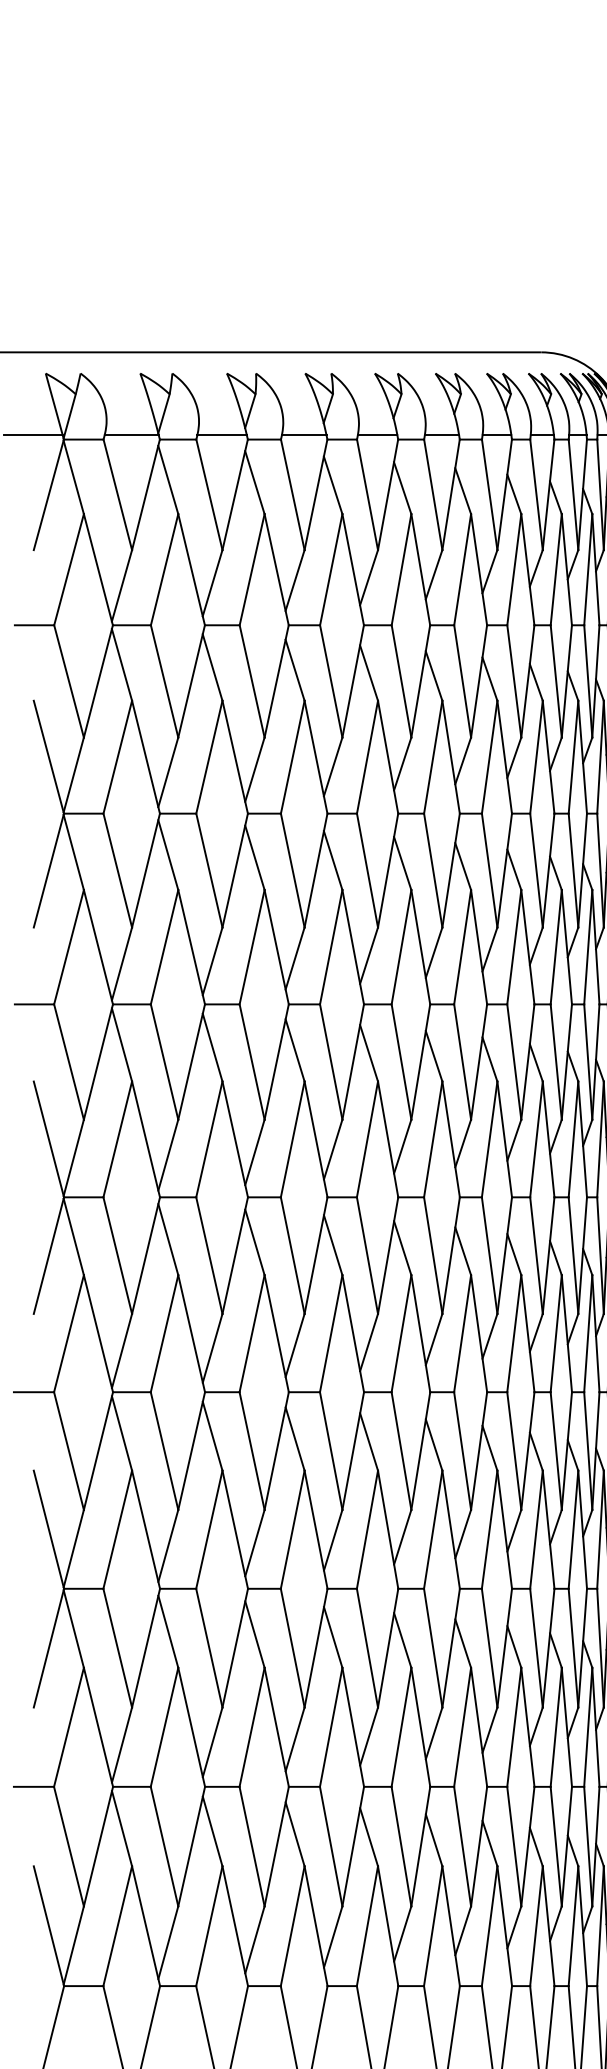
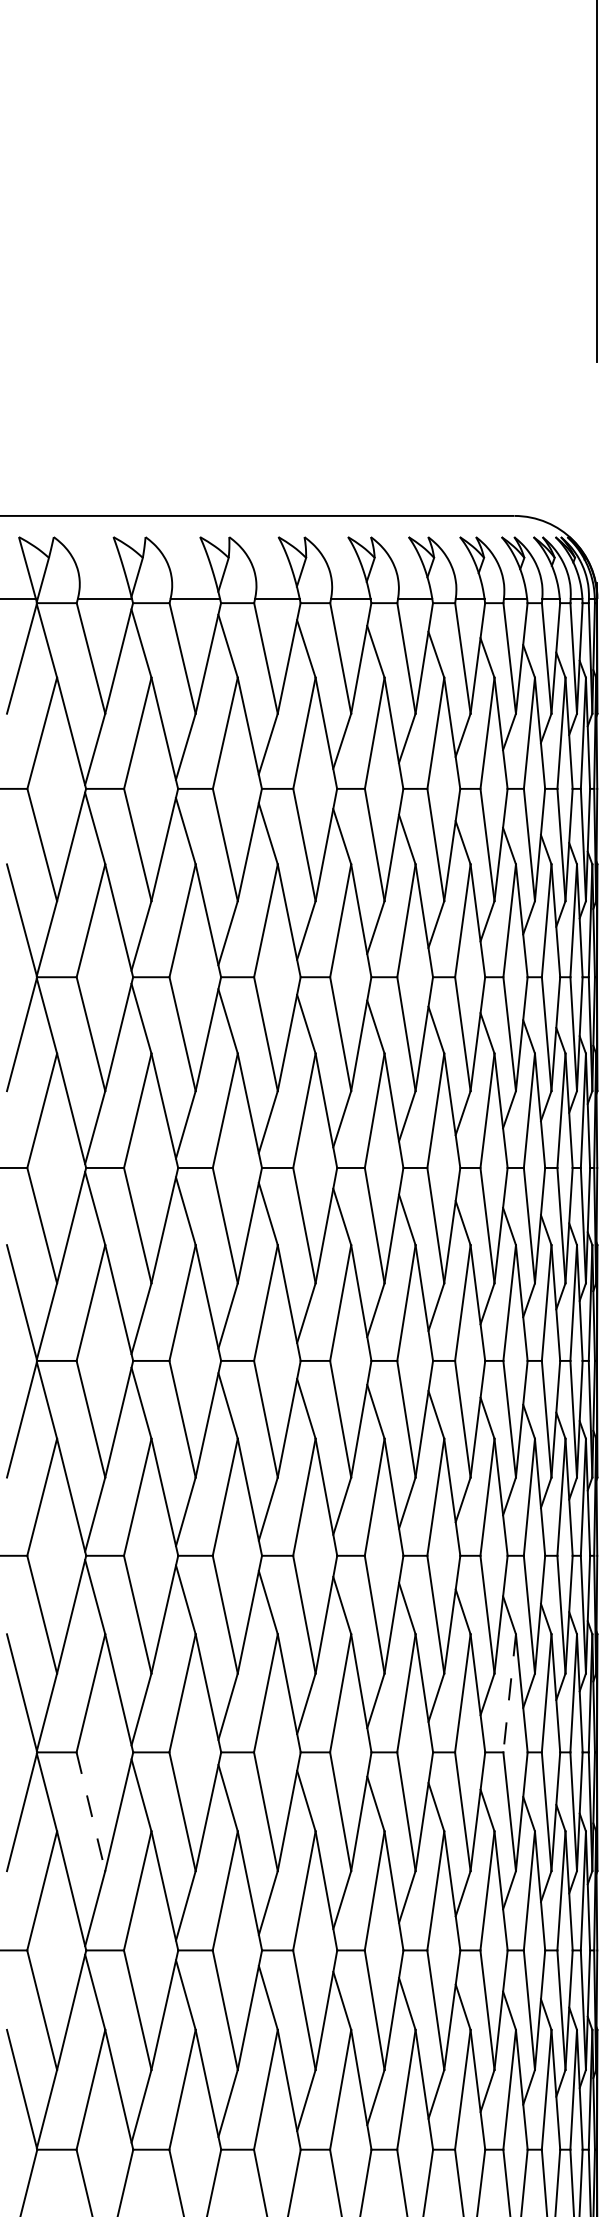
line: (536, 1529) -> (509, 1693), solid -> dashed
line: (118, 1648) -> (91, 1812), solid -> dashed

